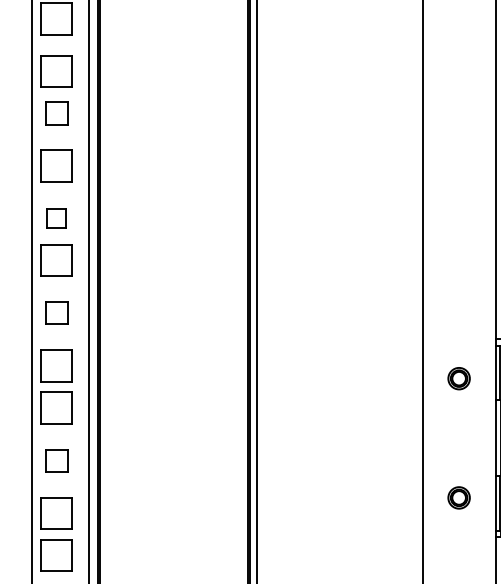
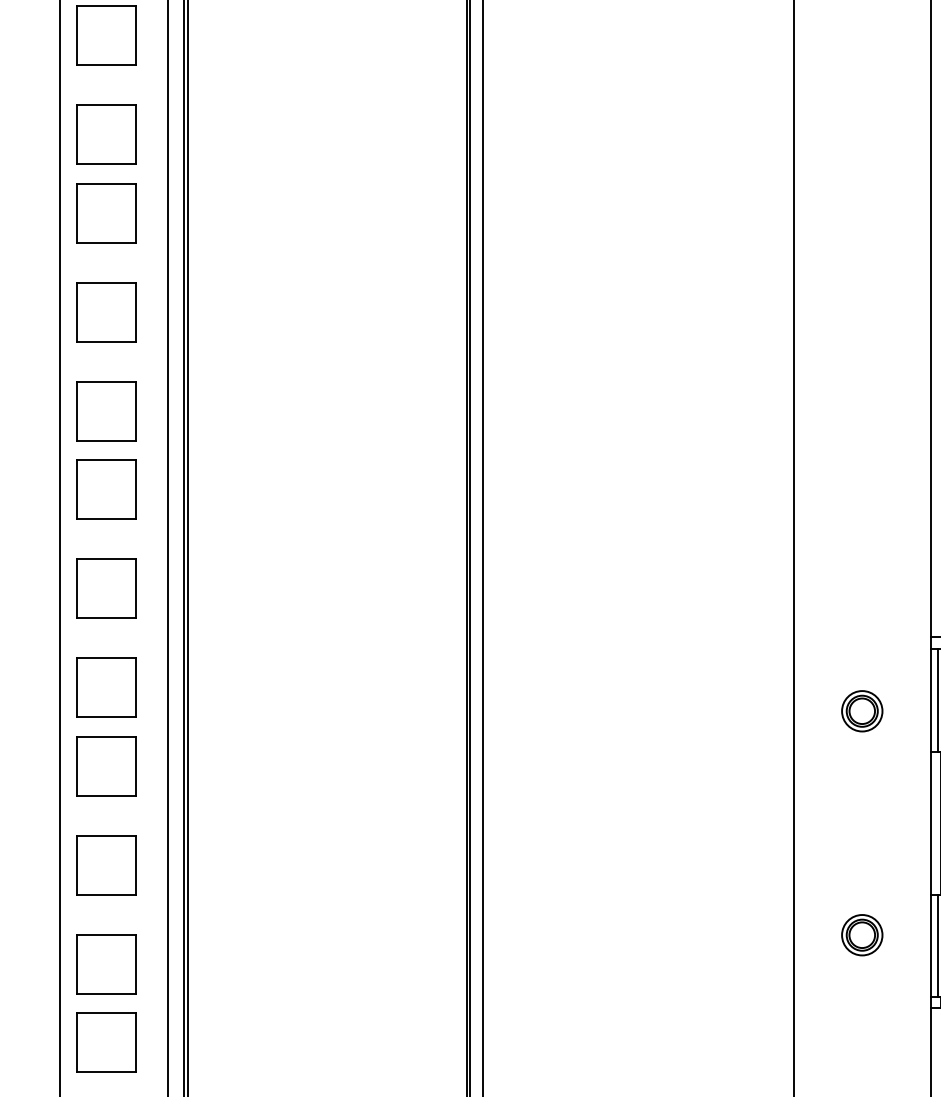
part: (56, 113) -> (106, 213), size x1.43
part: (56, 218) -> (106, 410), size x1.67
part: (56, 313) -> (106, 588), size x1.43
part: (56, 460) -> (106, 864), size x1.43

